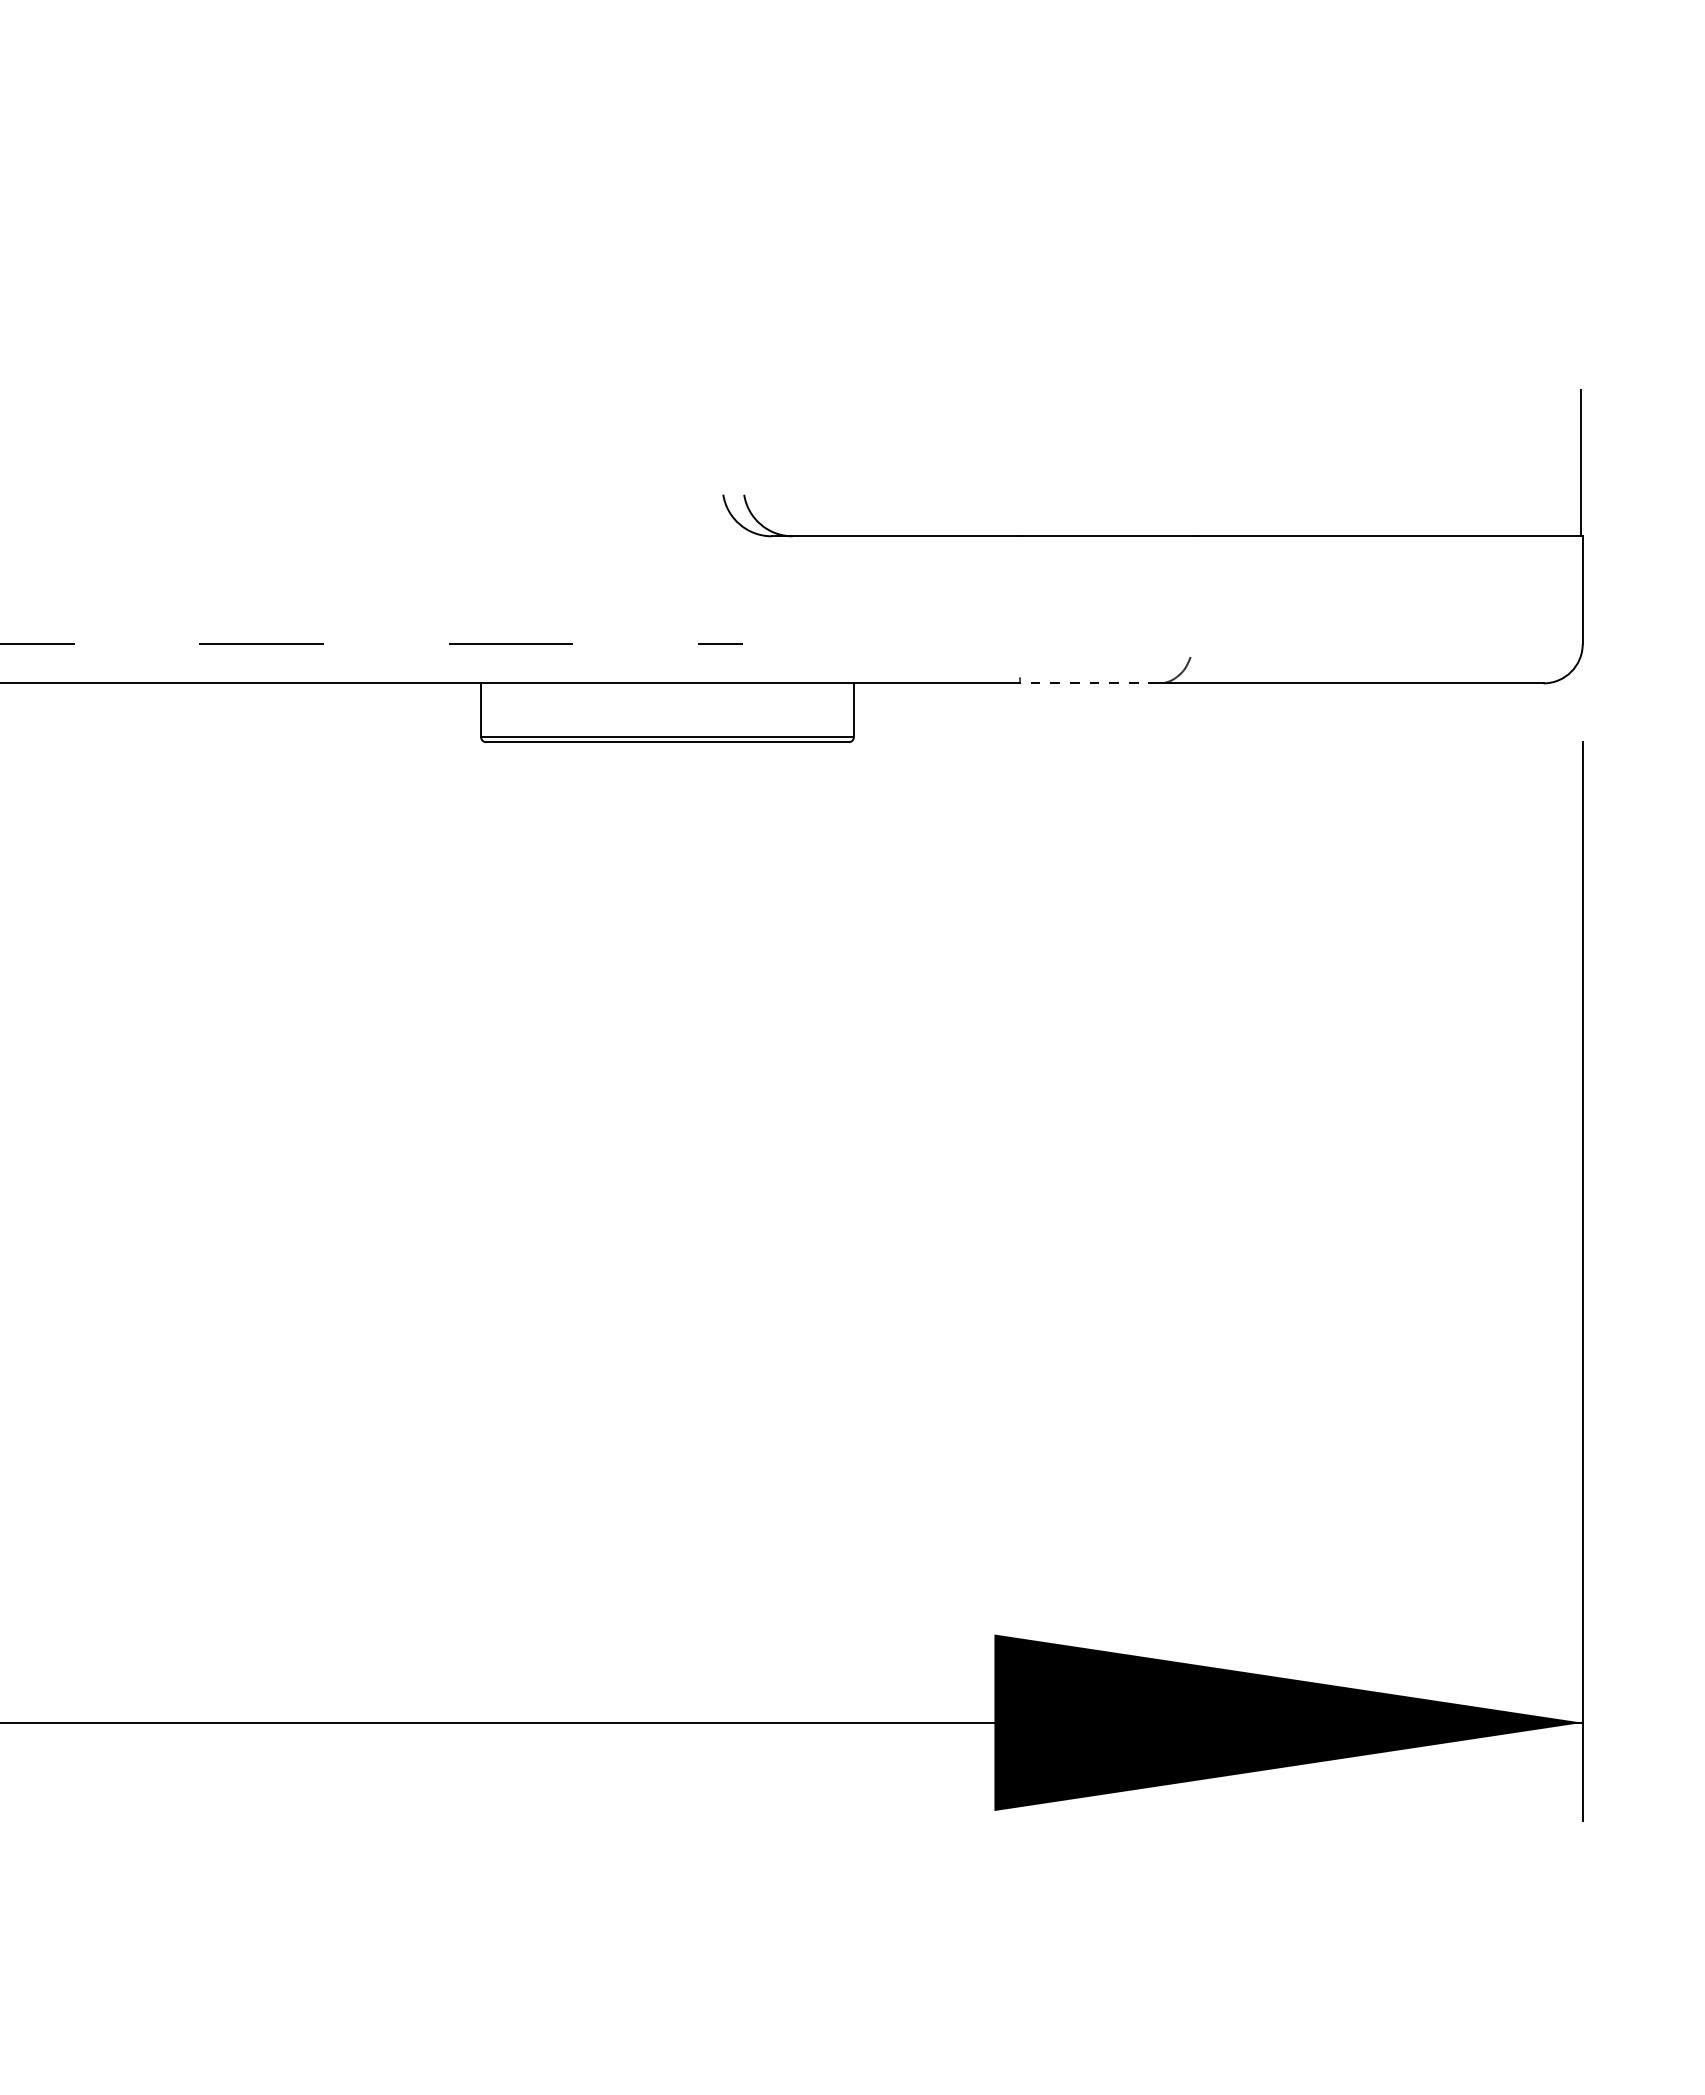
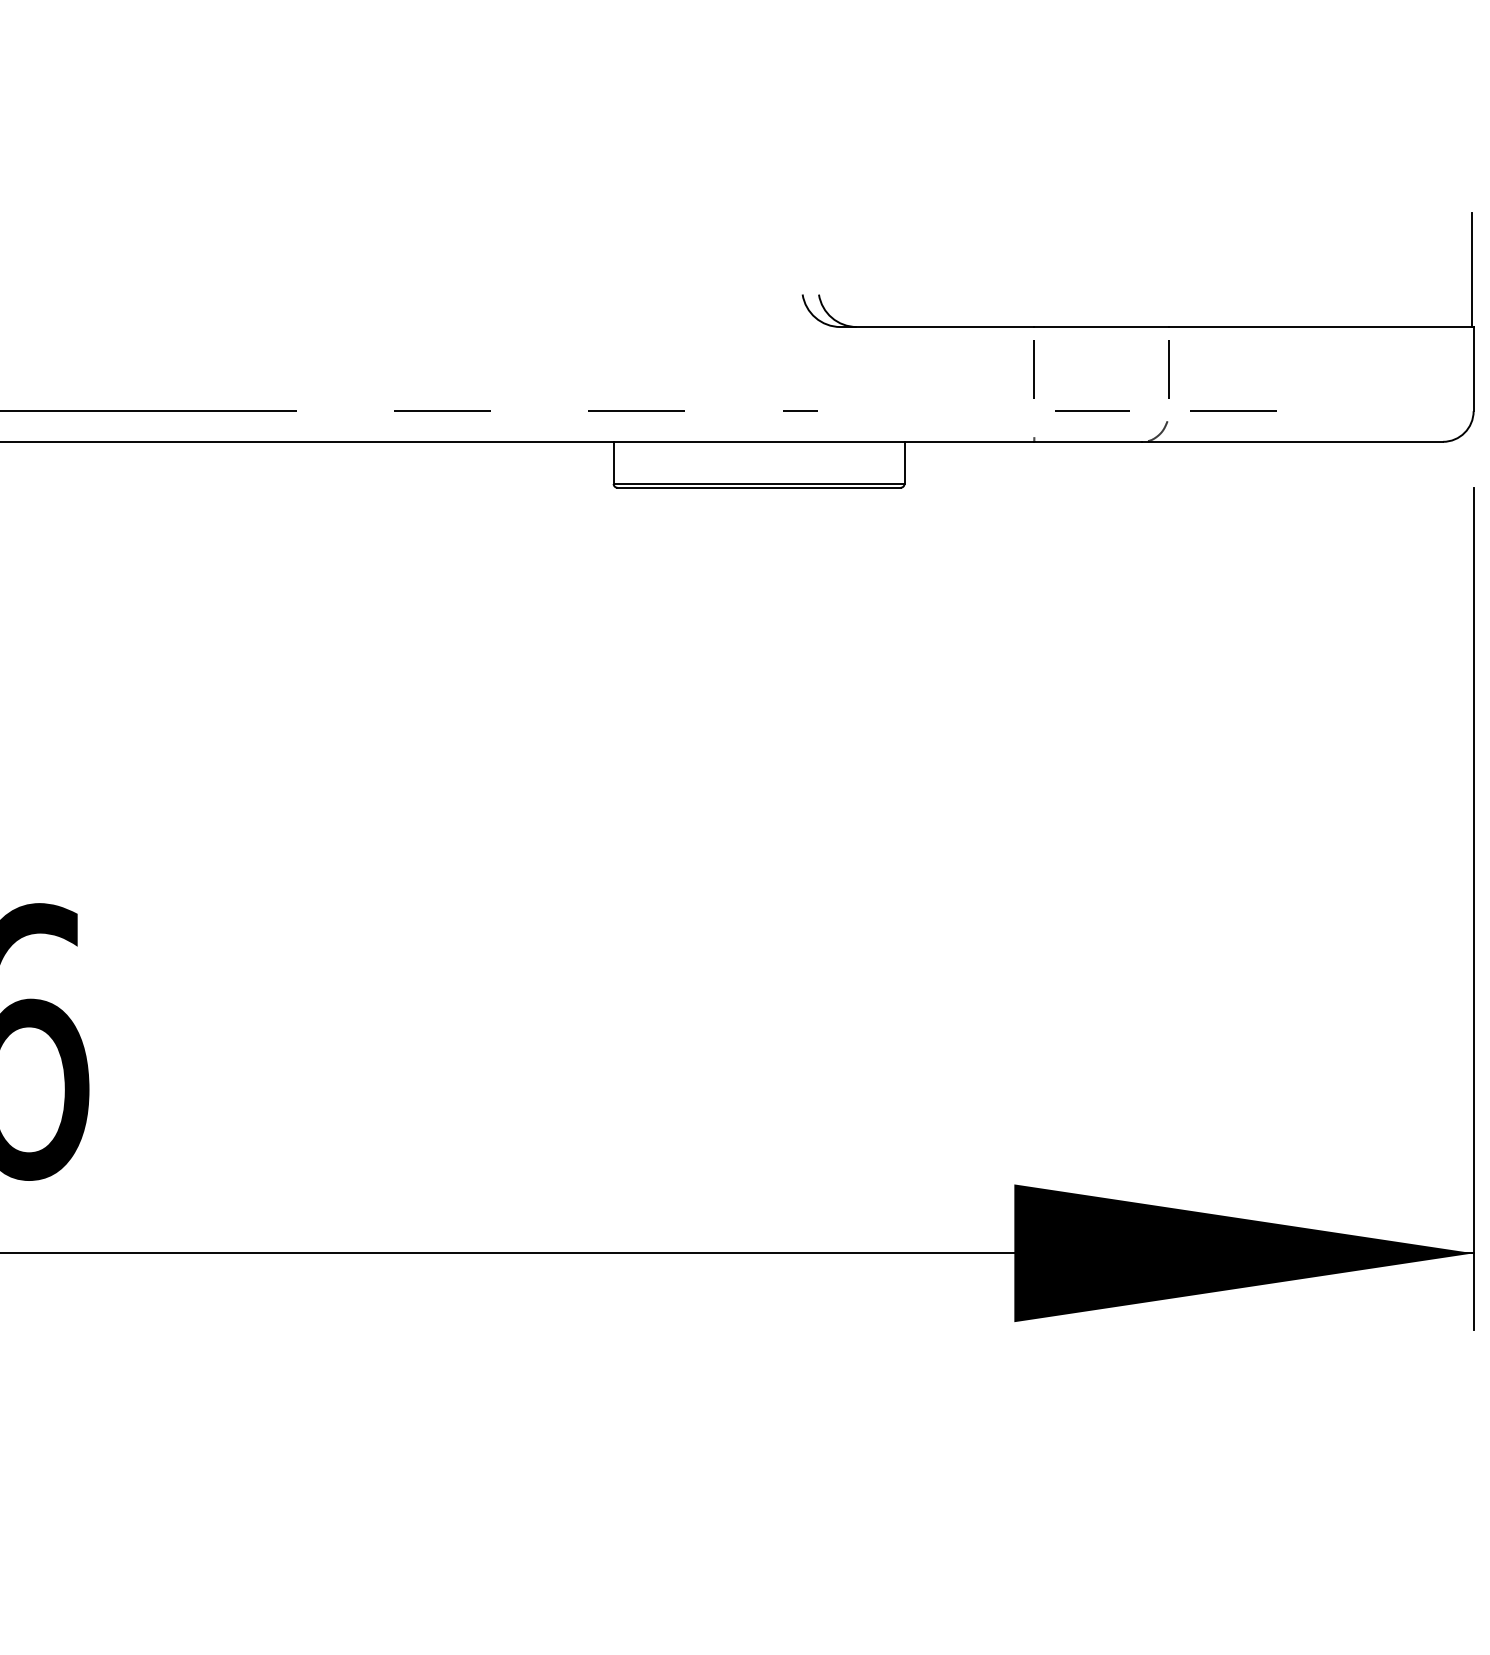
line: (1020, 589) -> (1034, 368), added
line: (1193, 589) -> (1169, 368), added
line: (1093, 644) -> (1091, 411), added
line: (1275, 644) -> (1233, 411), added
line: (1089, 682) -> (1088, 441), dashed -> solid

